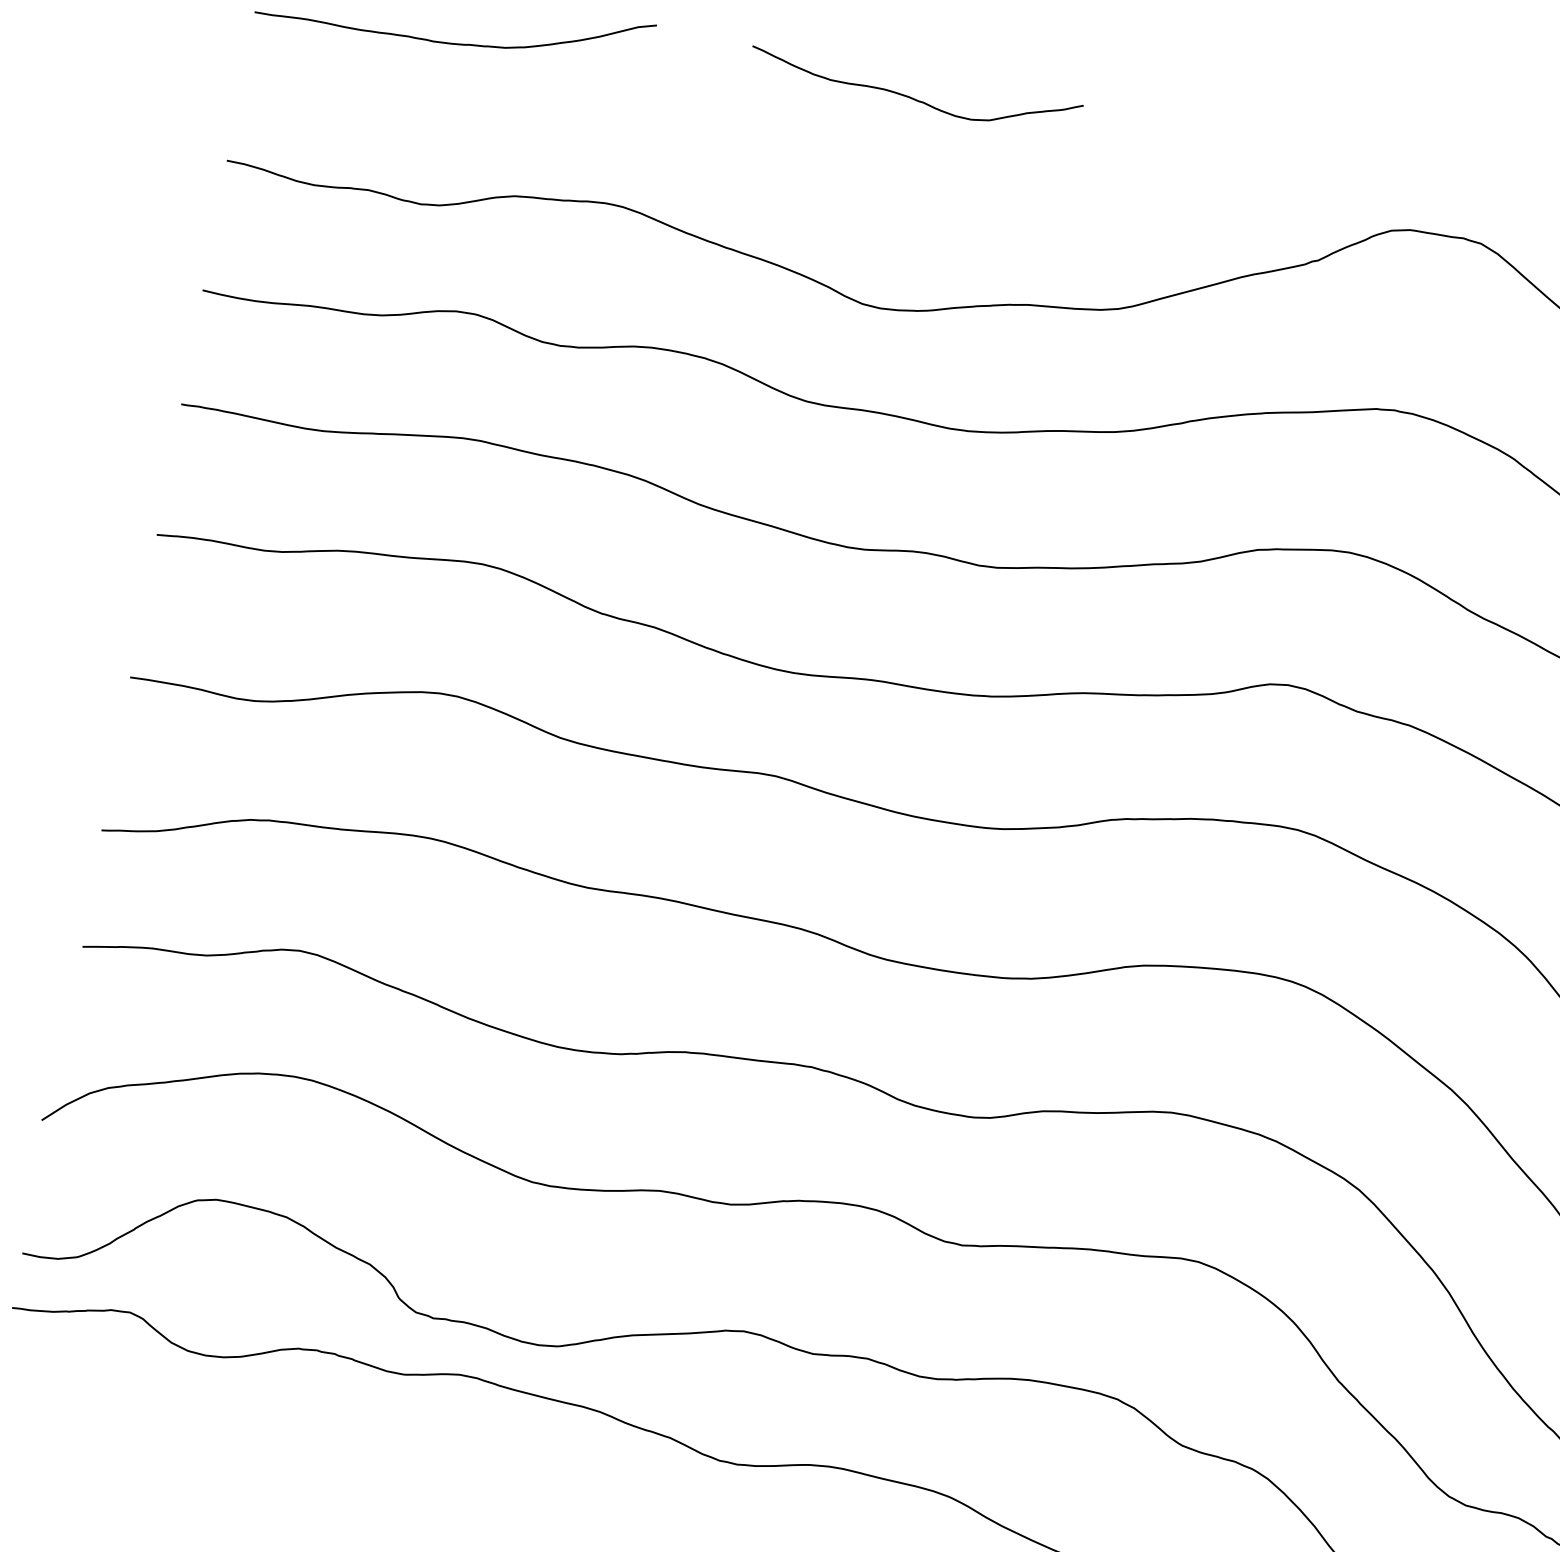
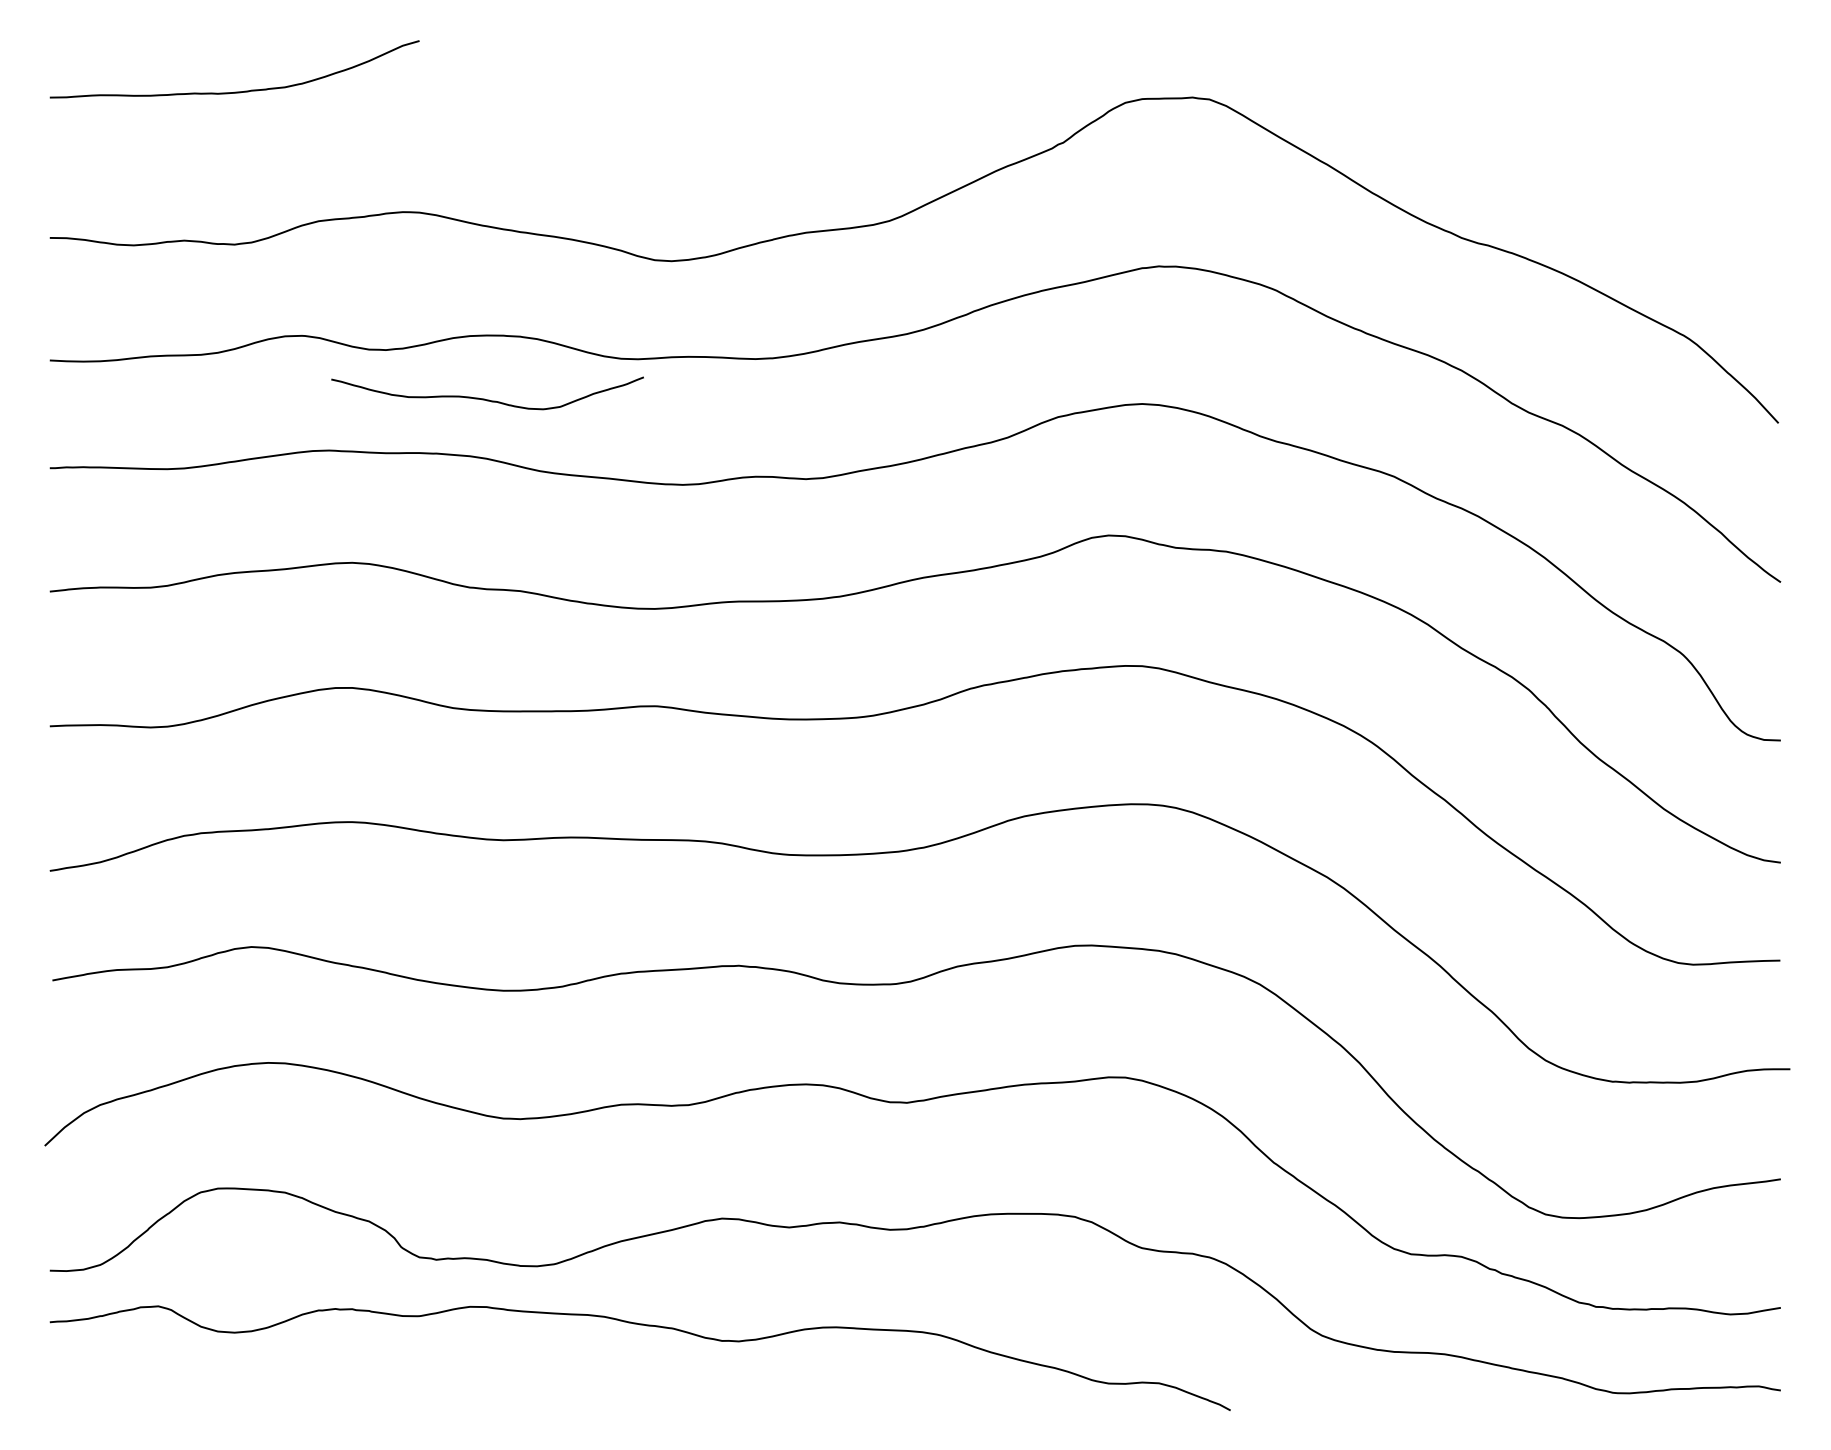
curve: (910, 96) -> (484, 398), moved

